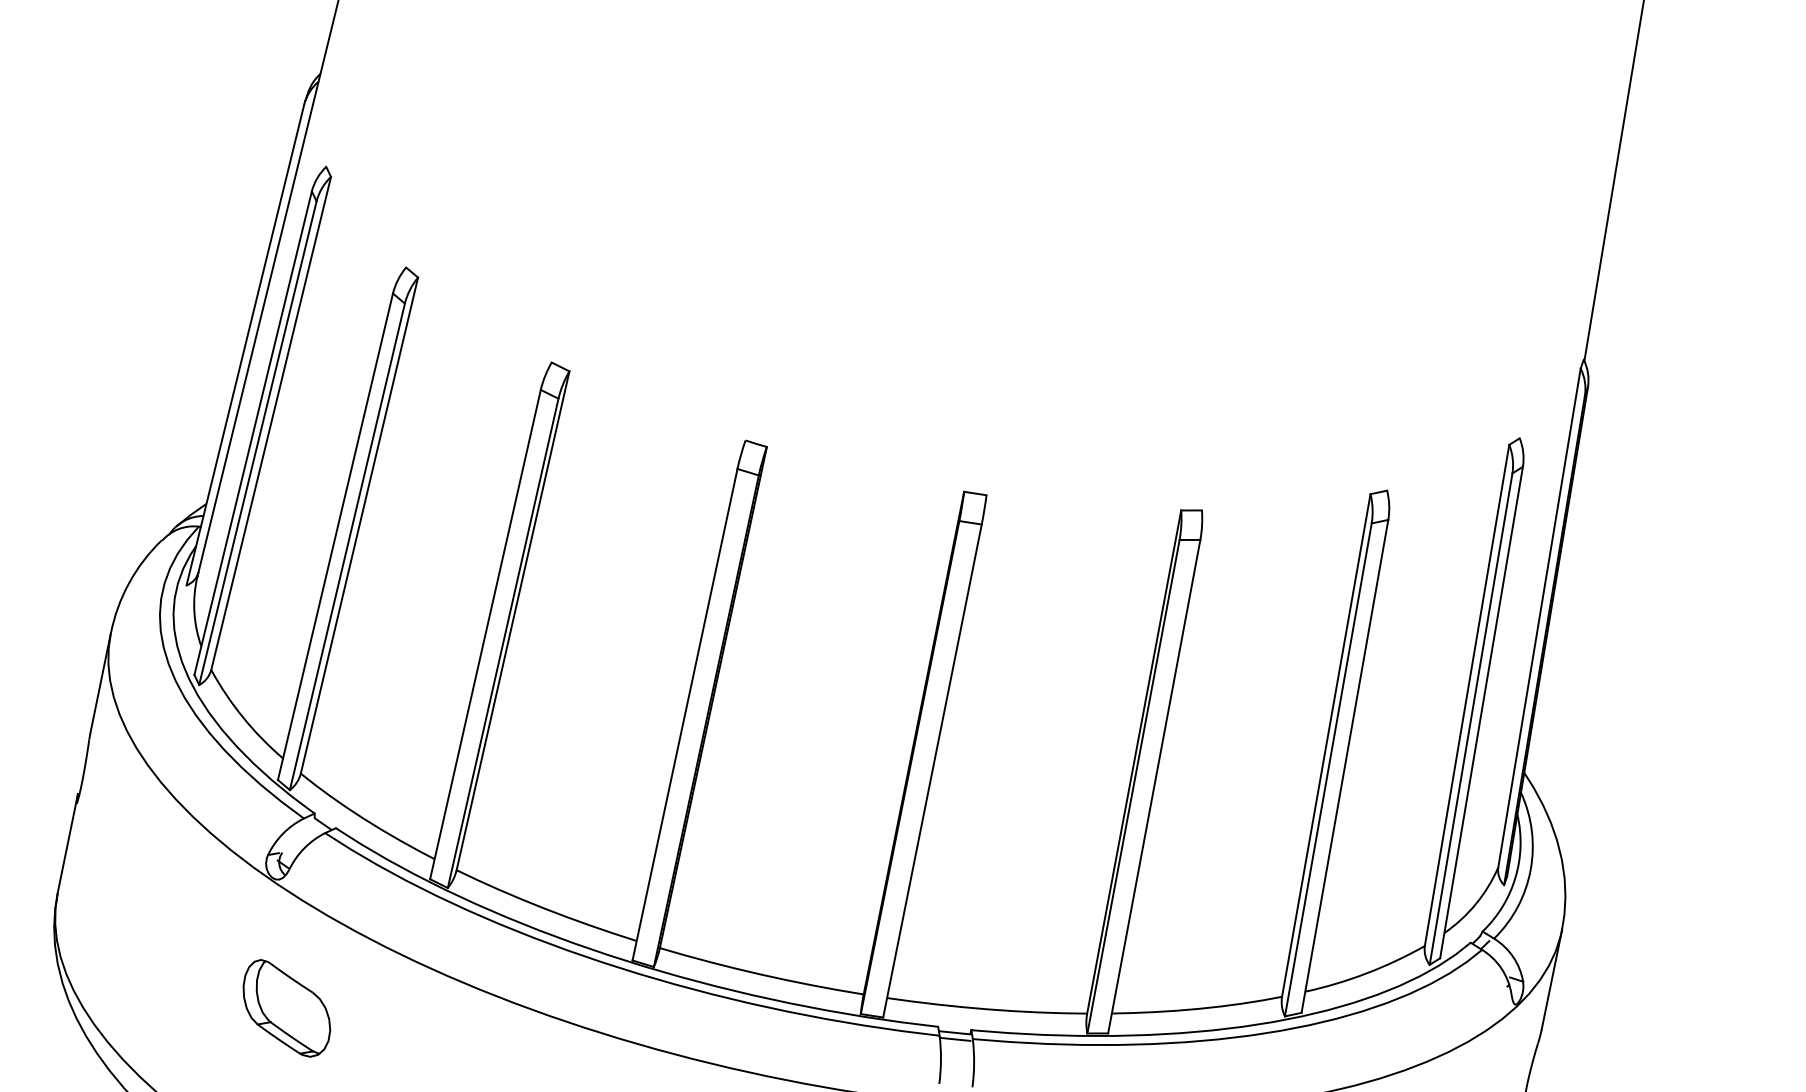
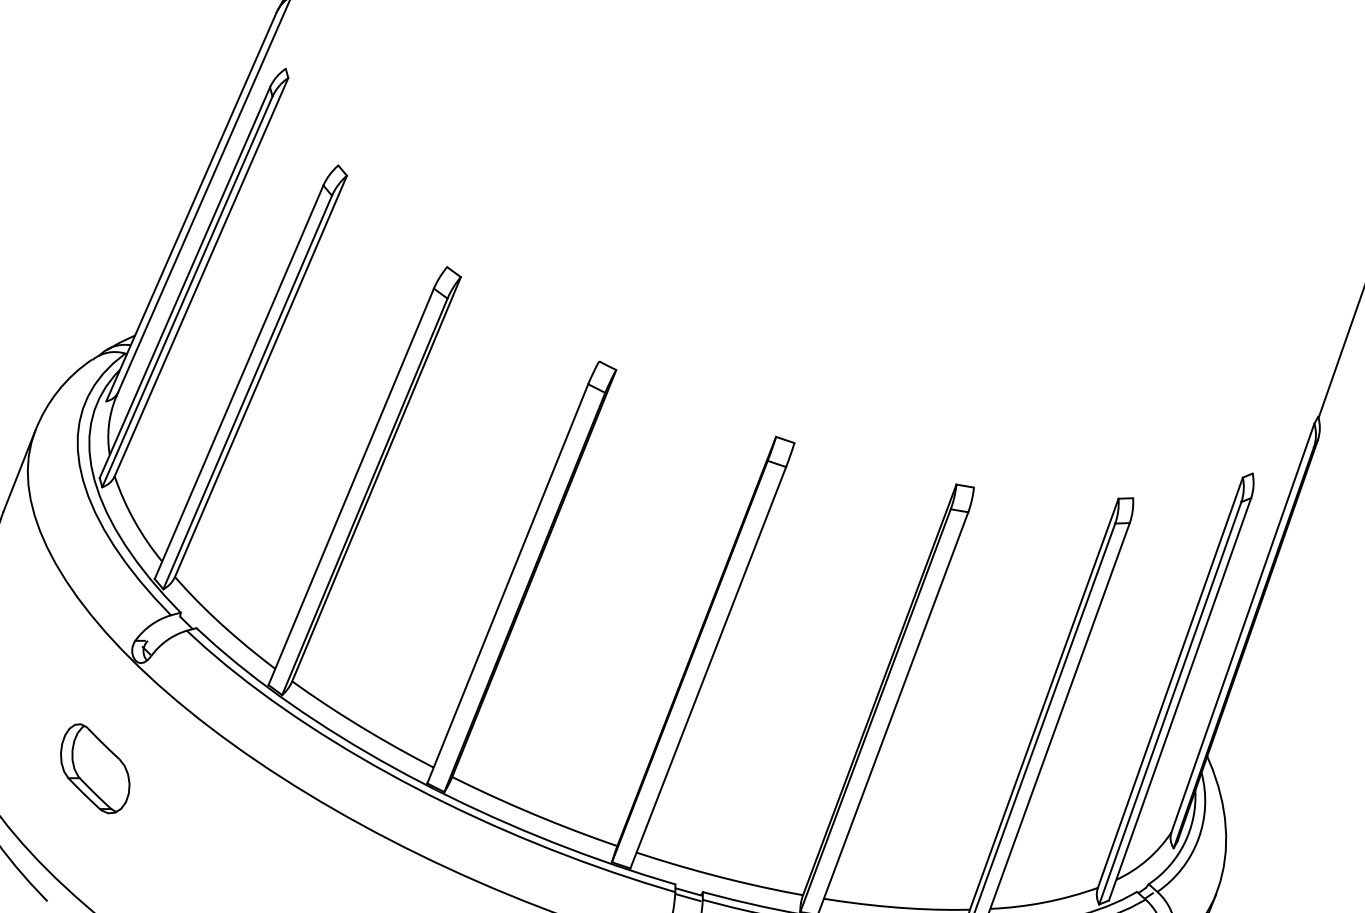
part: (286, 1008) -> (95, 768), moved

